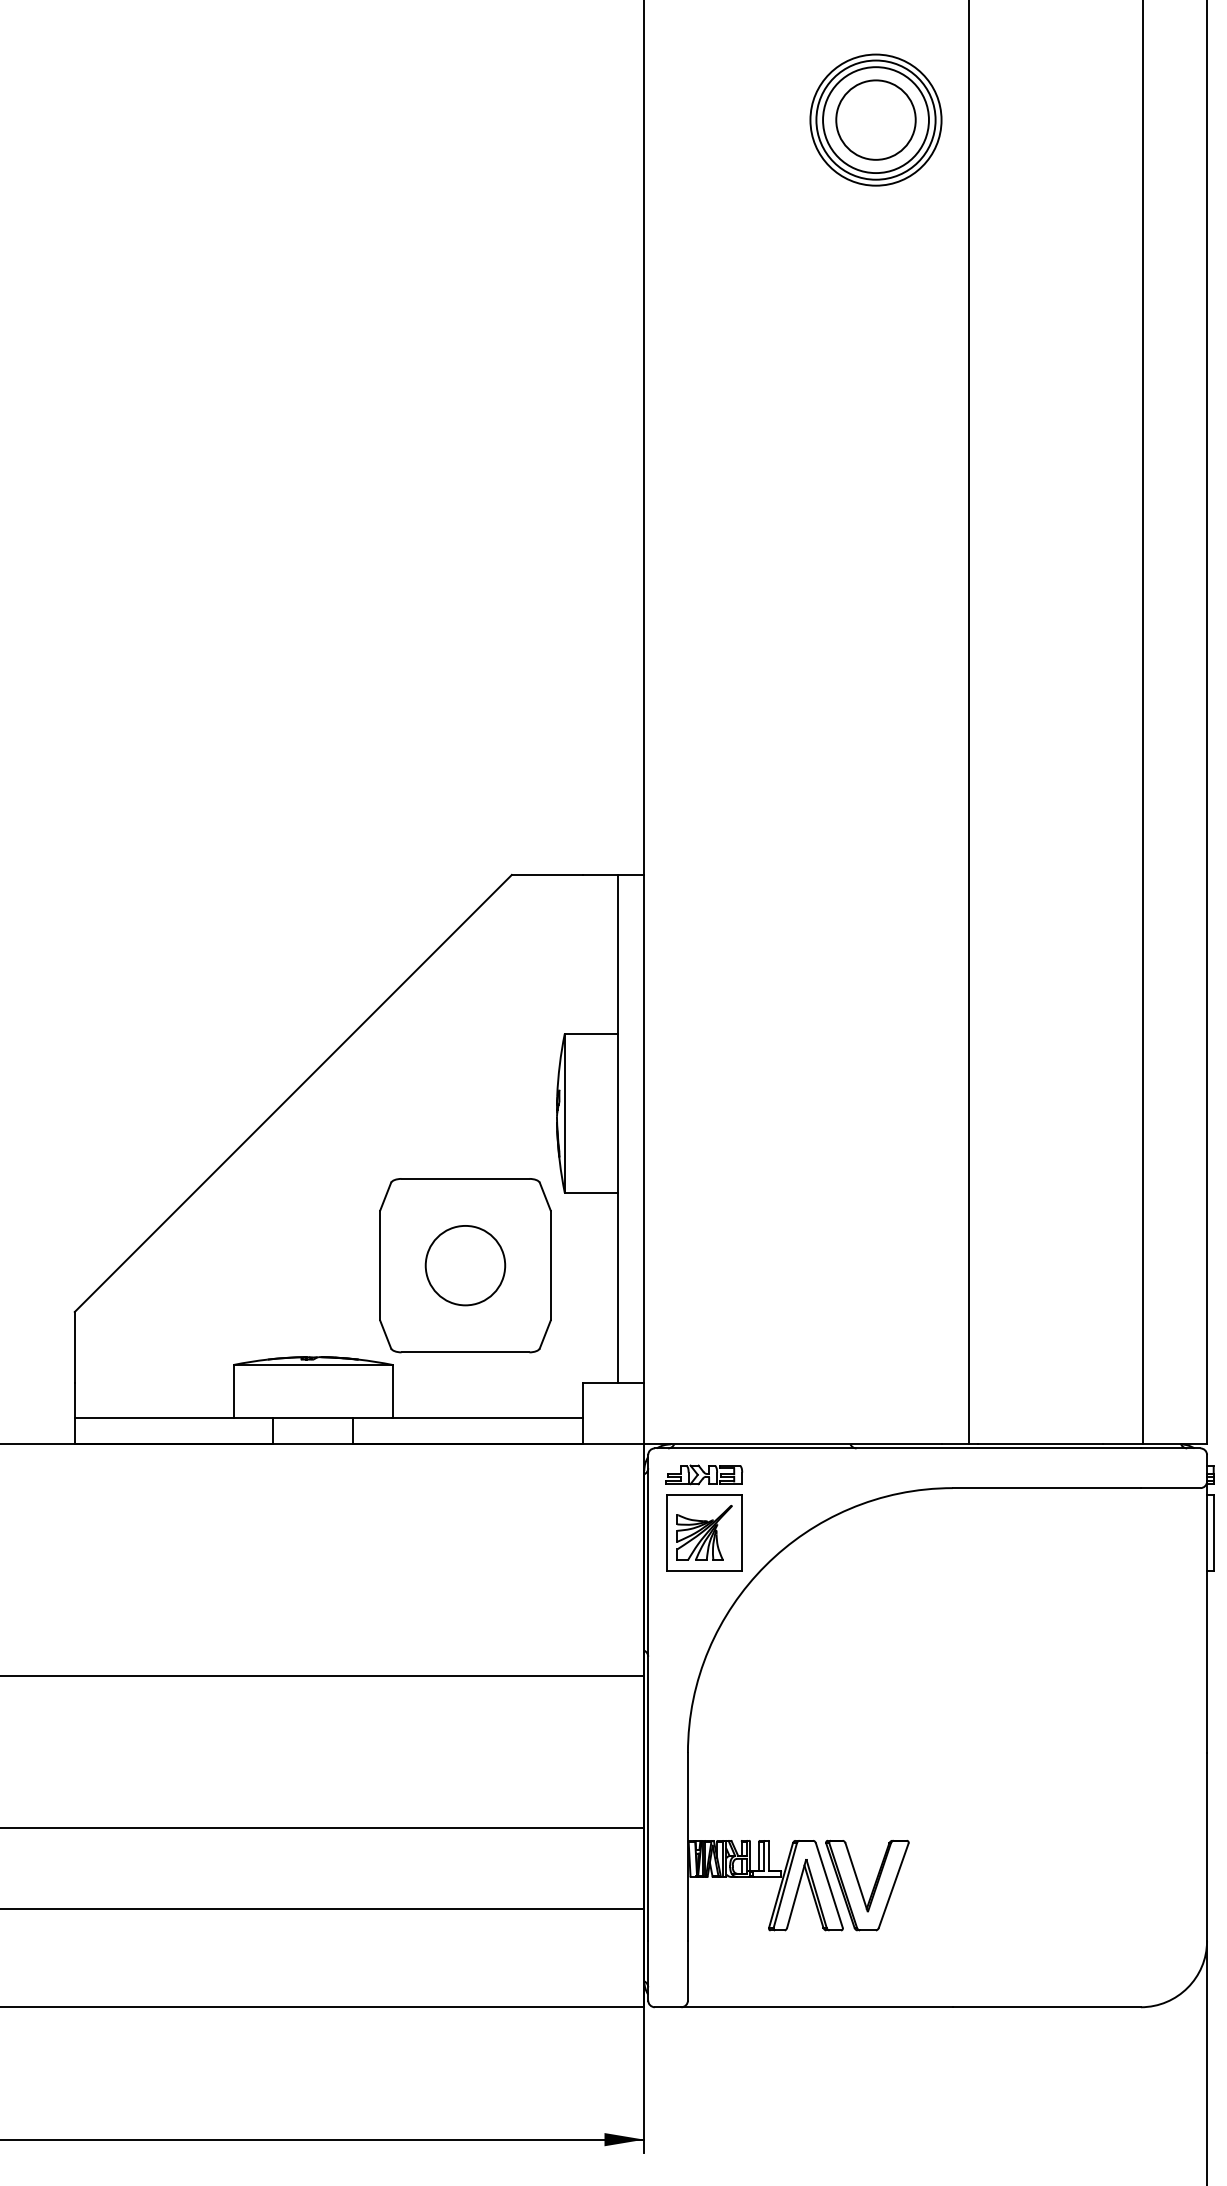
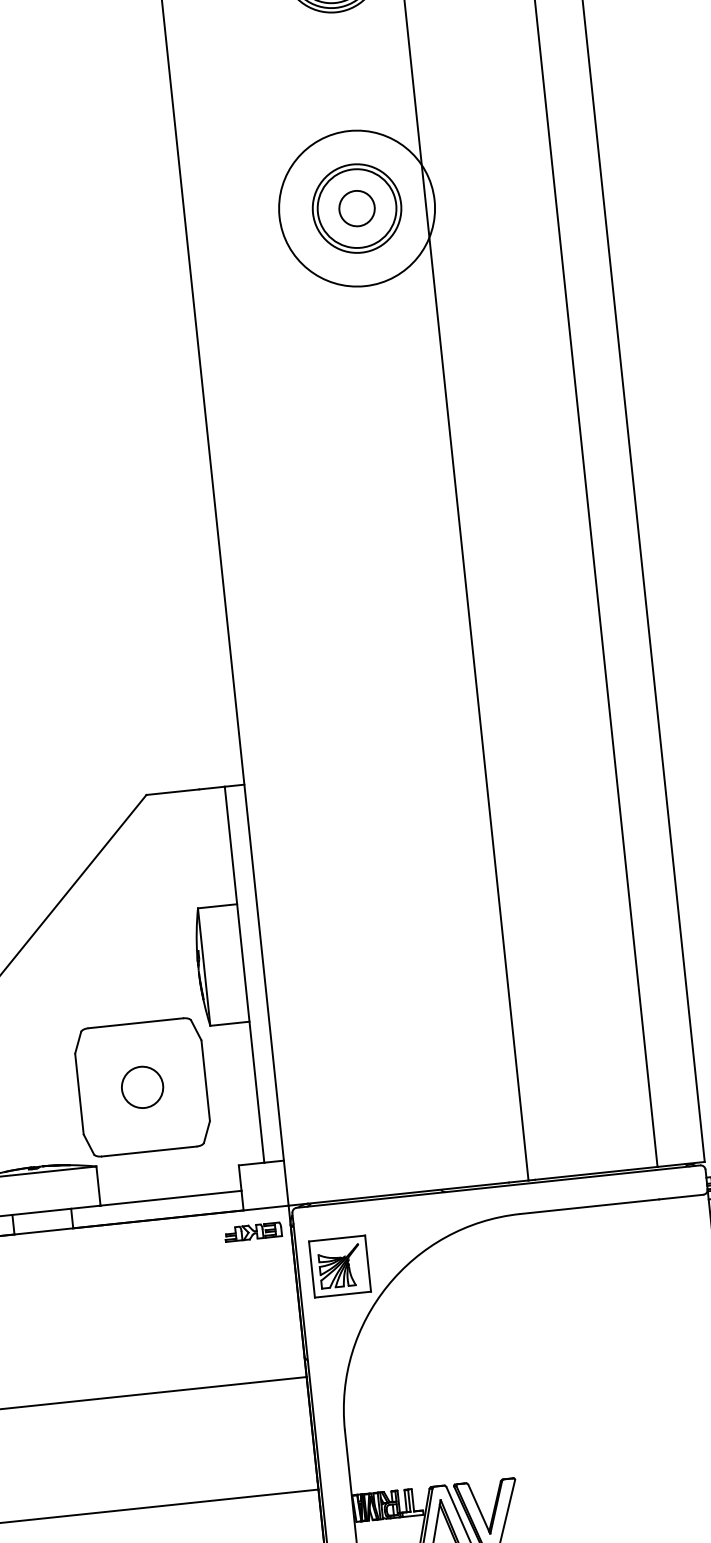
circle: (875, 119) -> (356, 208), size x0.6
circle: (875, 119) -> (356, 208), size x1.6
circle: (465, 1265) -> (142, 1087), size x0.7
part: (704, 1474) -> (253, 1231), moved

